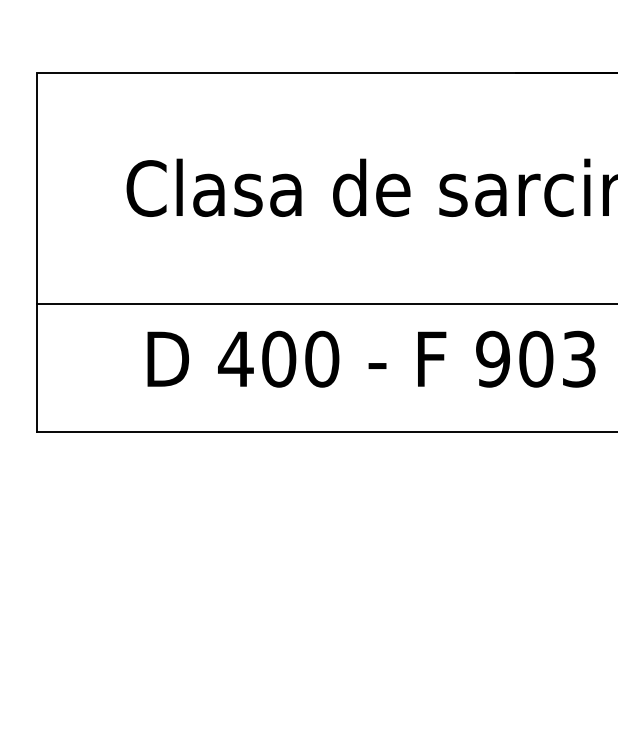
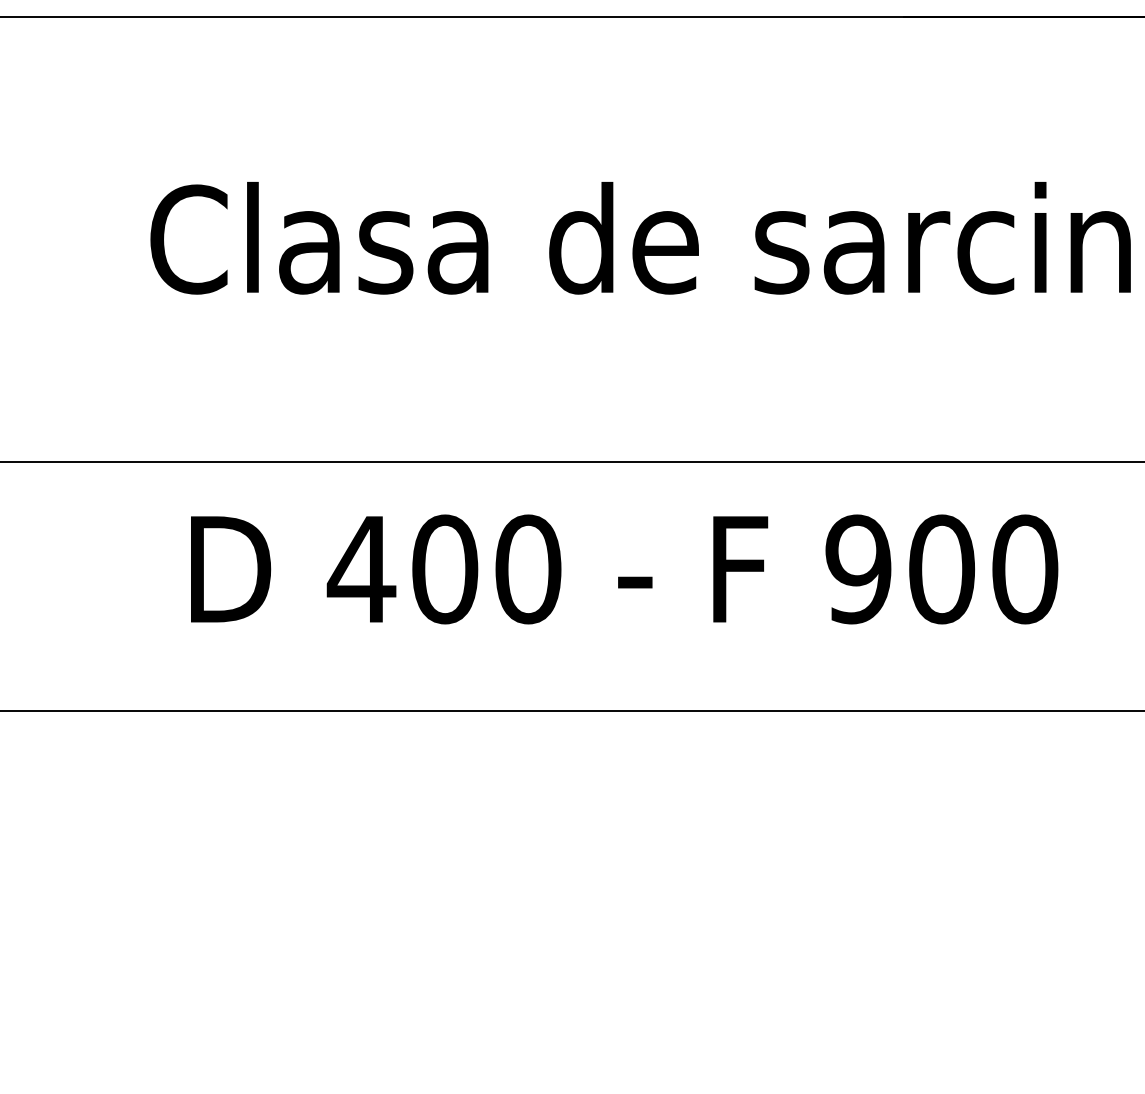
text: (579, 358) -> (1025, 567), 903 -> 900

